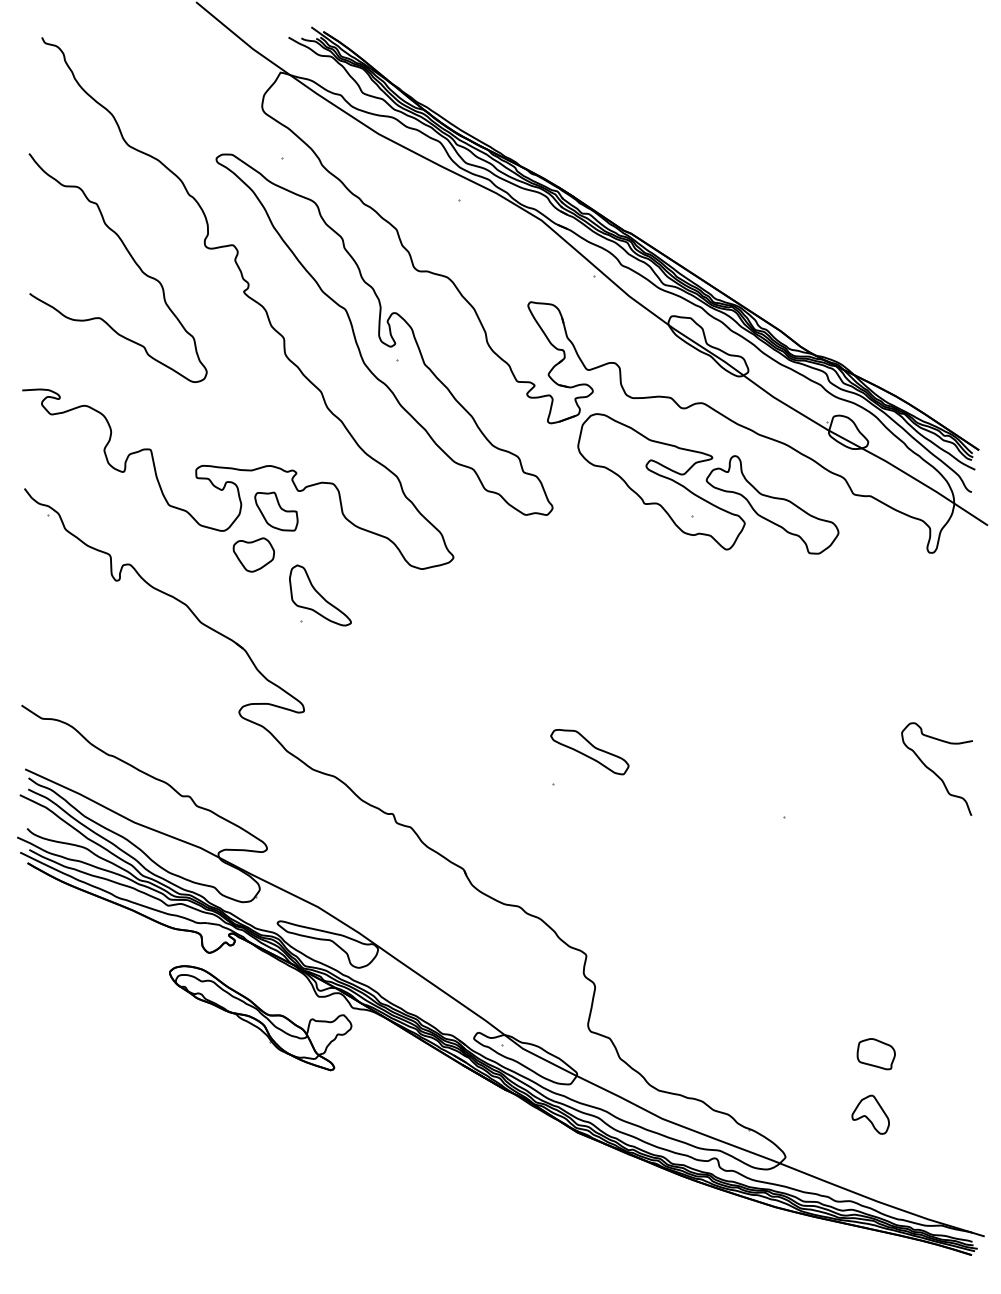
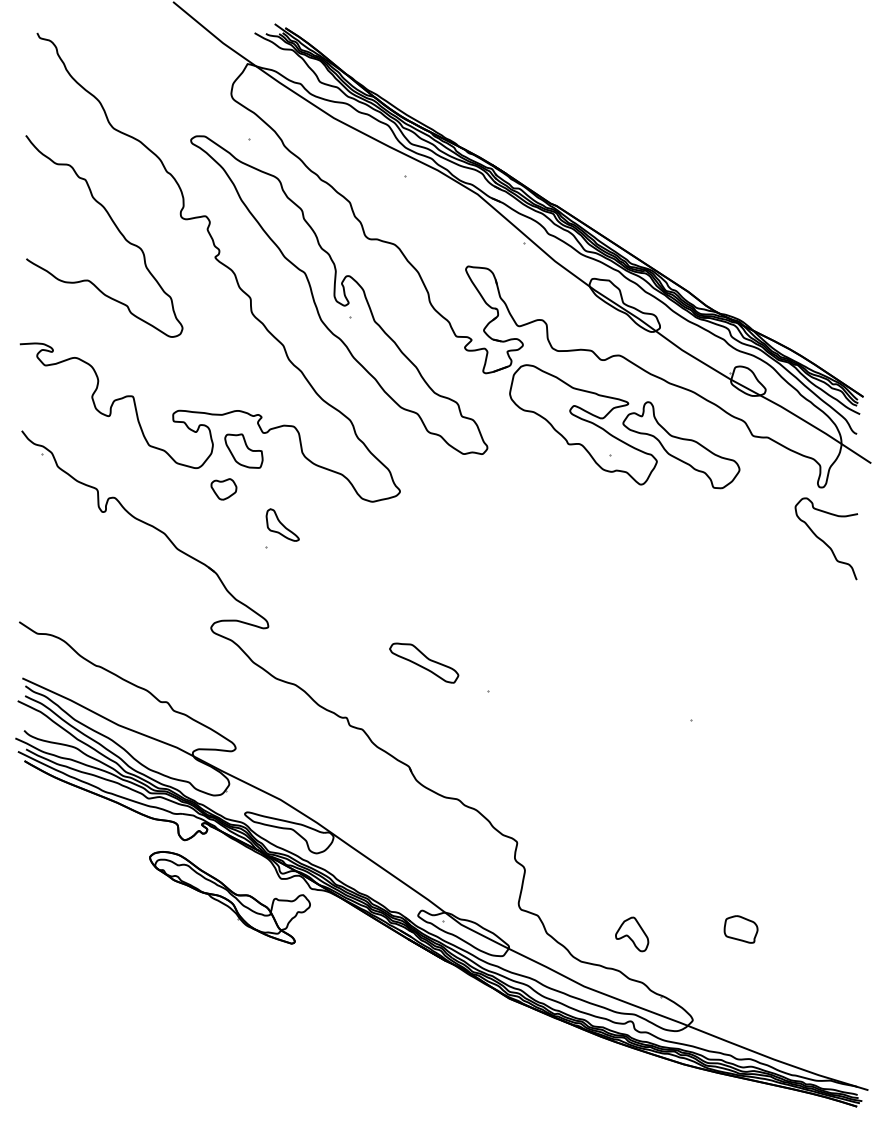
part: (253, 554) -> (223, 488), size x0.7
part: (320, 595) -> (282, 525), size x0.6
part: (589, 752) -> (423, 663), moved
curve: (933, 770) -> (823, 540), moved
part: (875, 1054) -> (740, 929), moved
part: (870, 1114) -> (631, 934), moved

